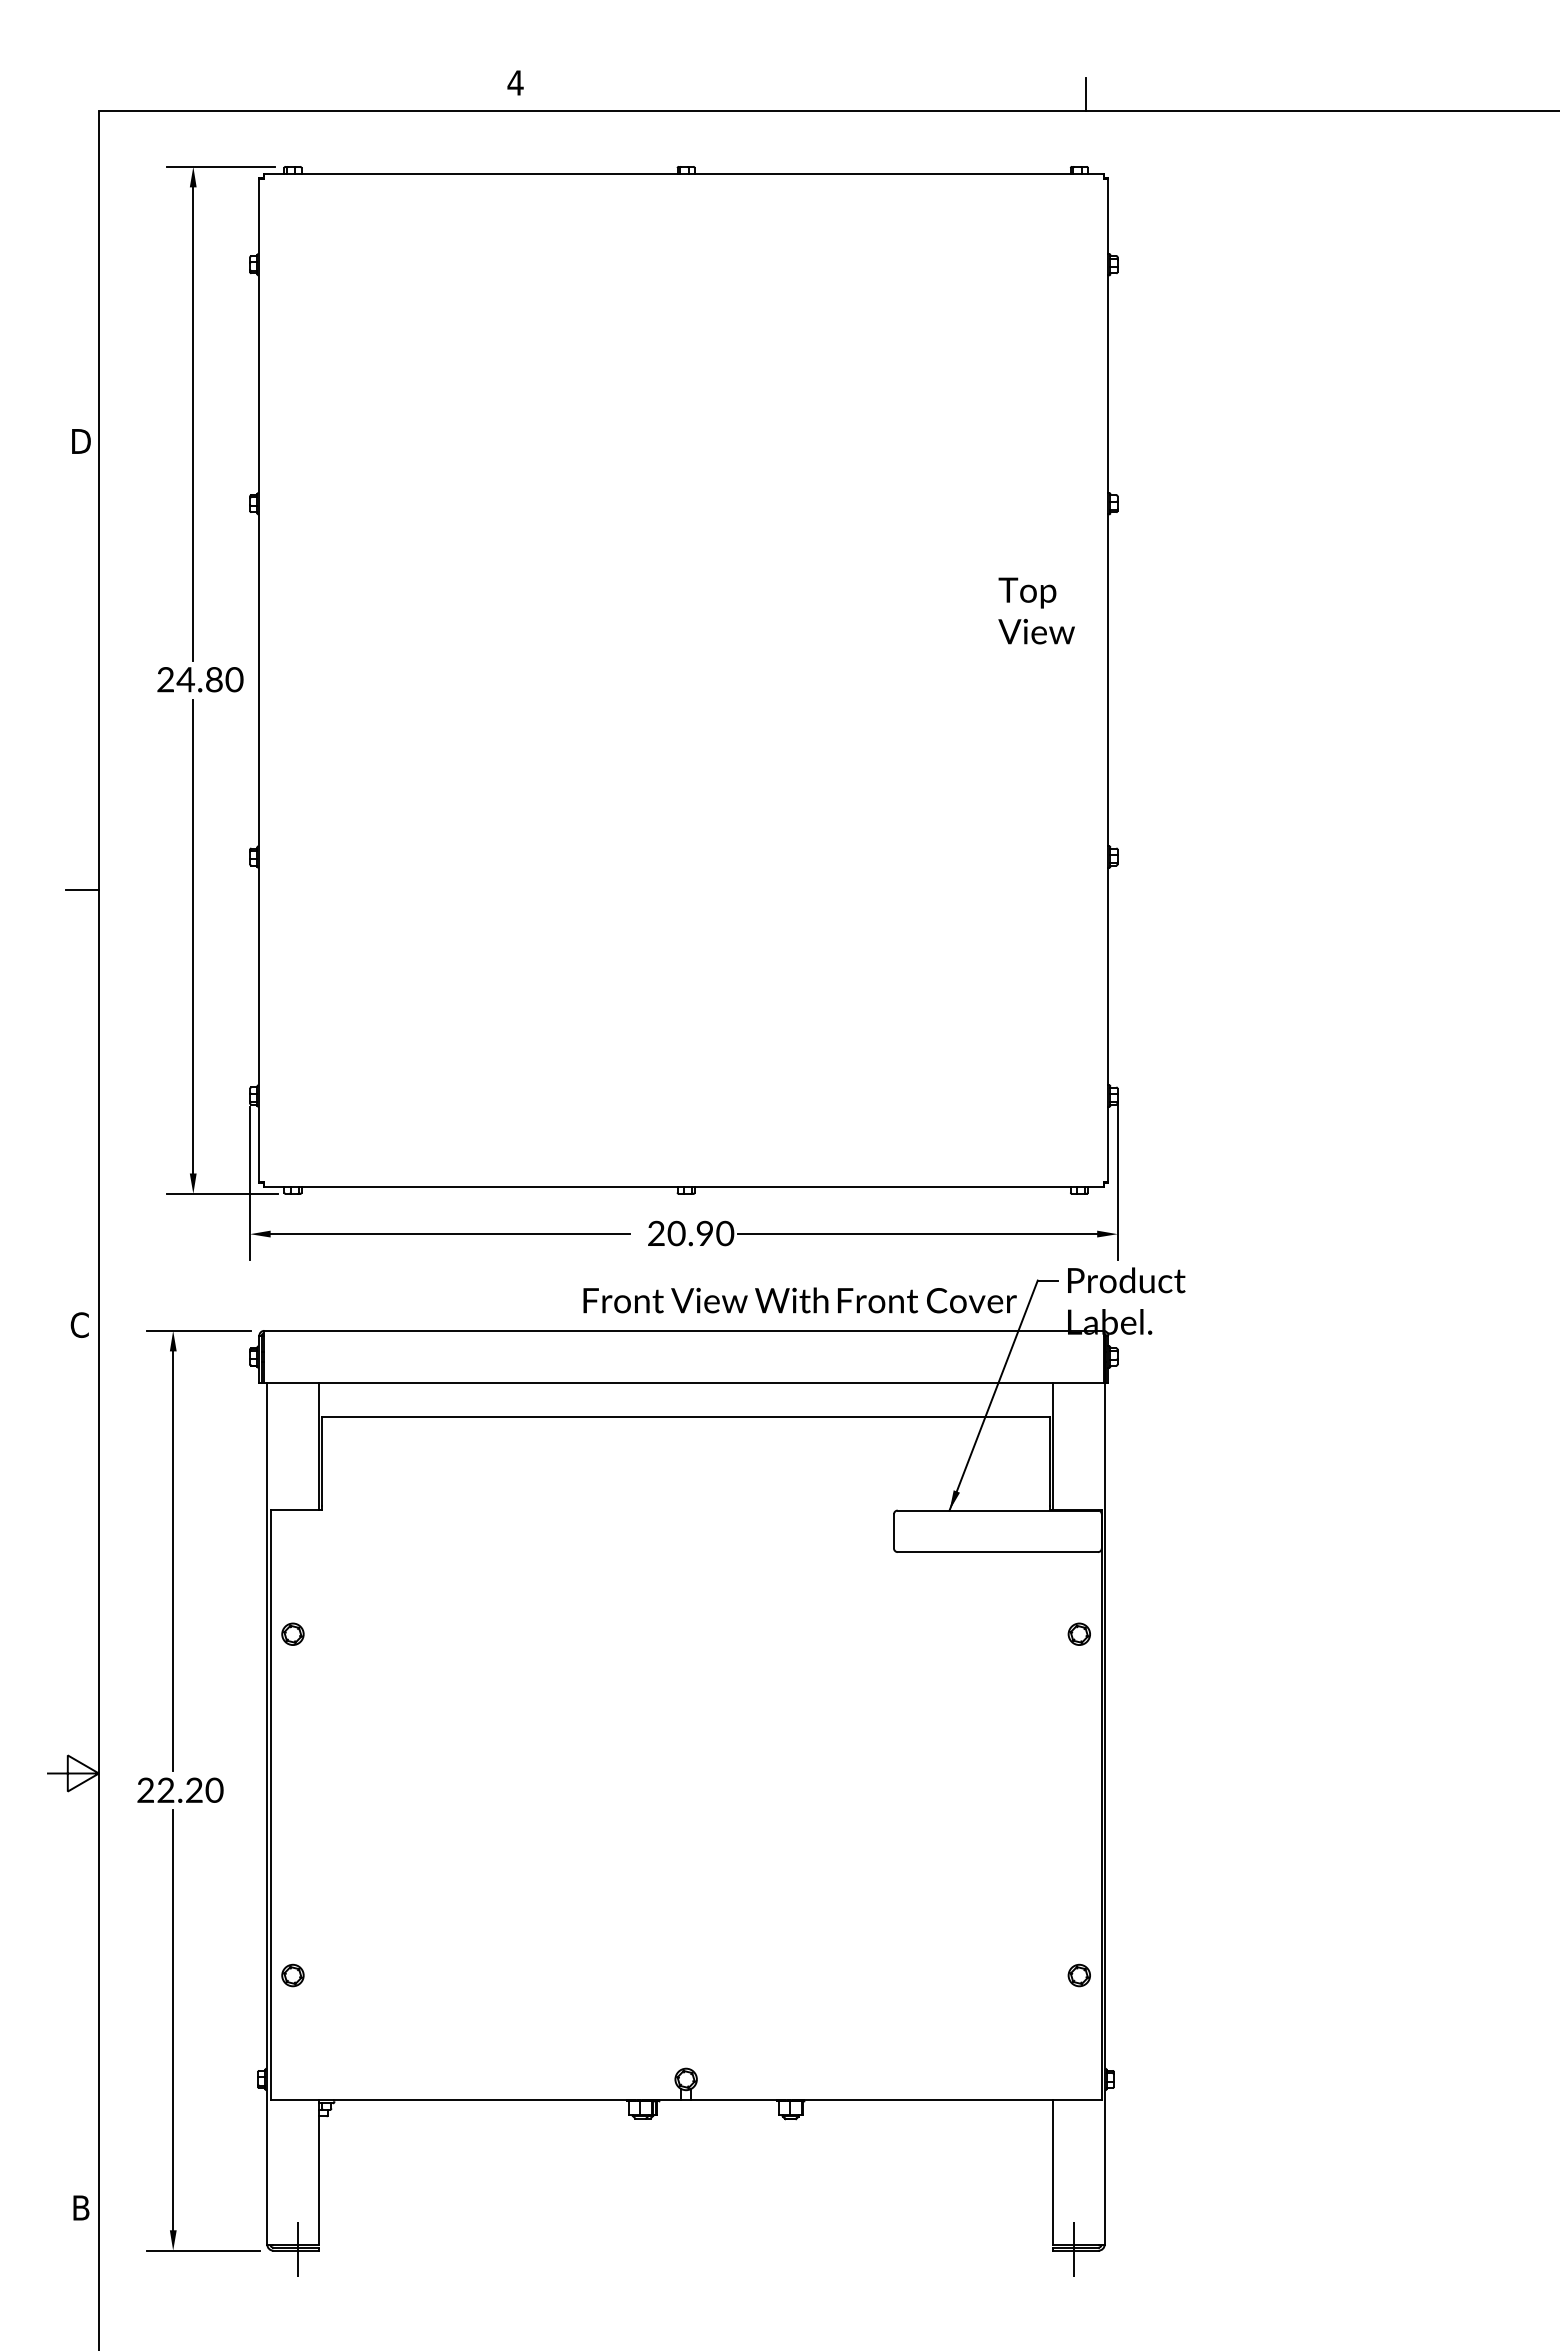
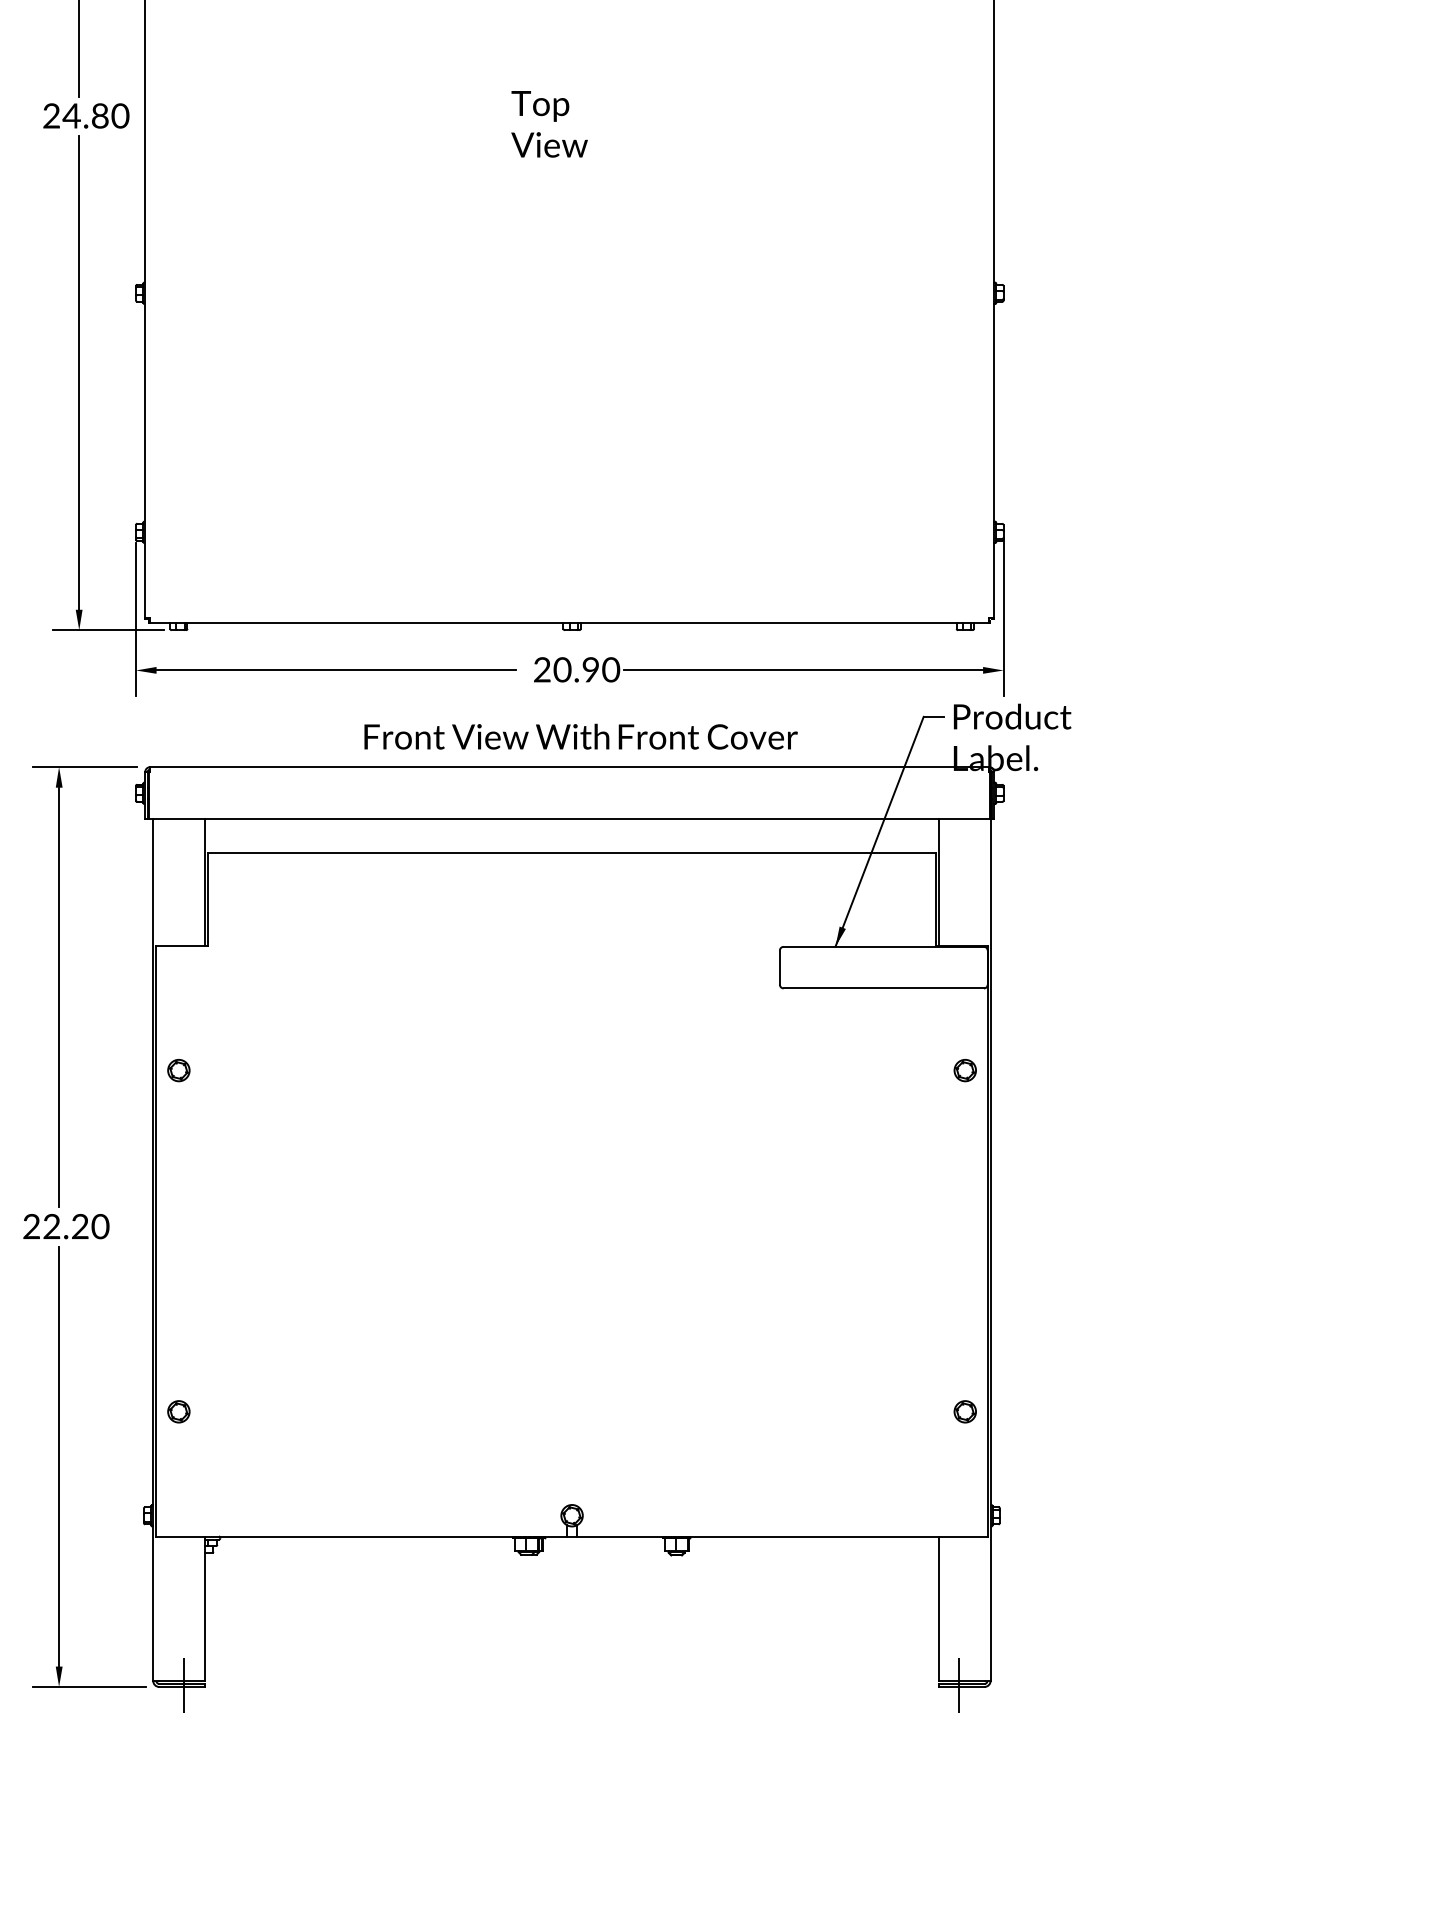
text: (1036, 610) -> (549, 123), moved
text: (799, 1300) -> (580, 736), moved

